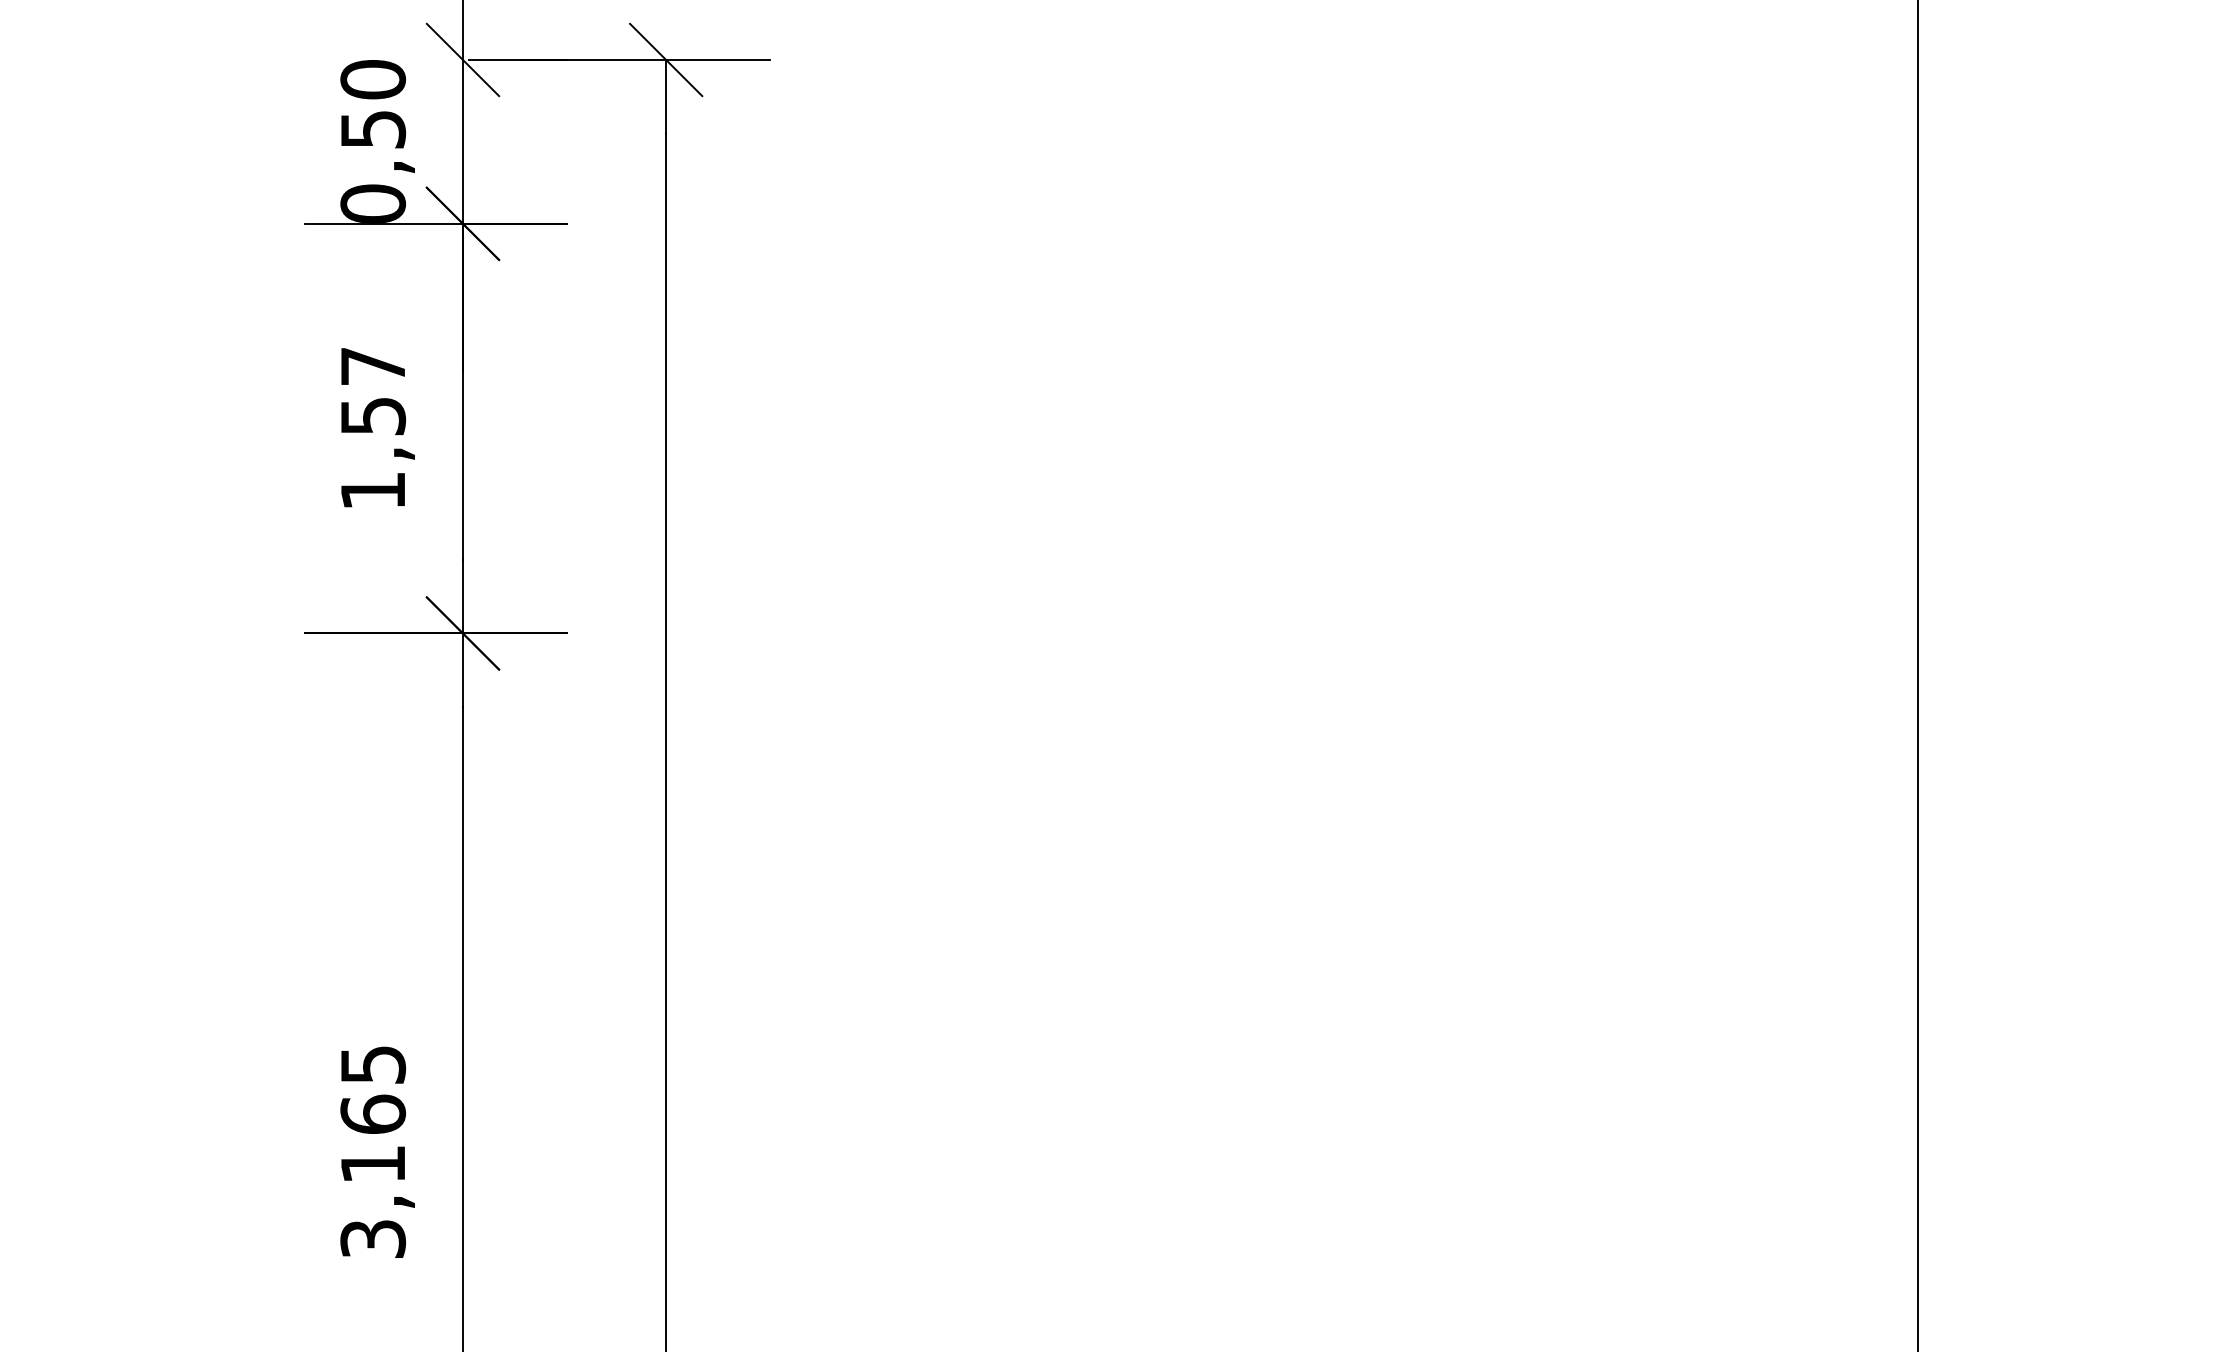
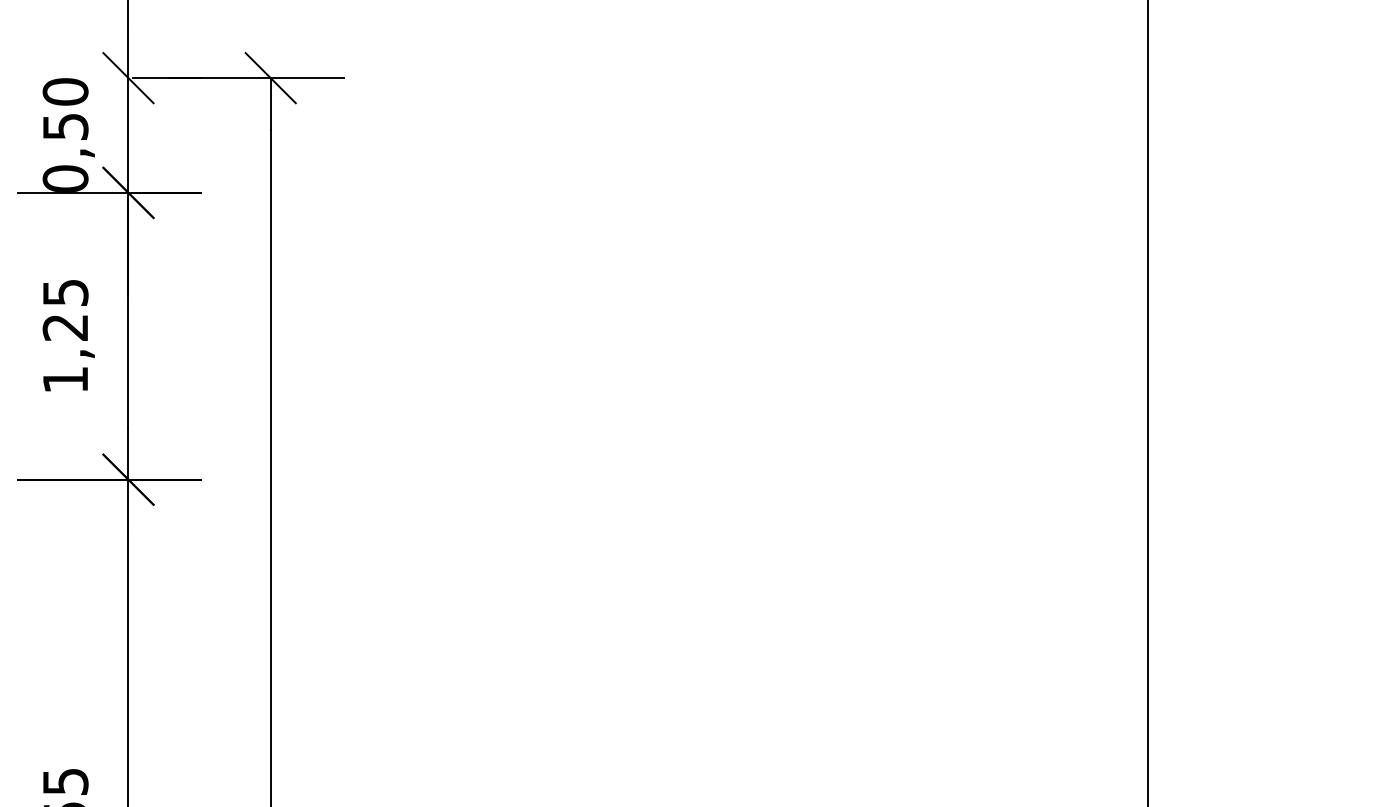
text: (373, 391) -> (65, 310), 1,57 -> 1,25

